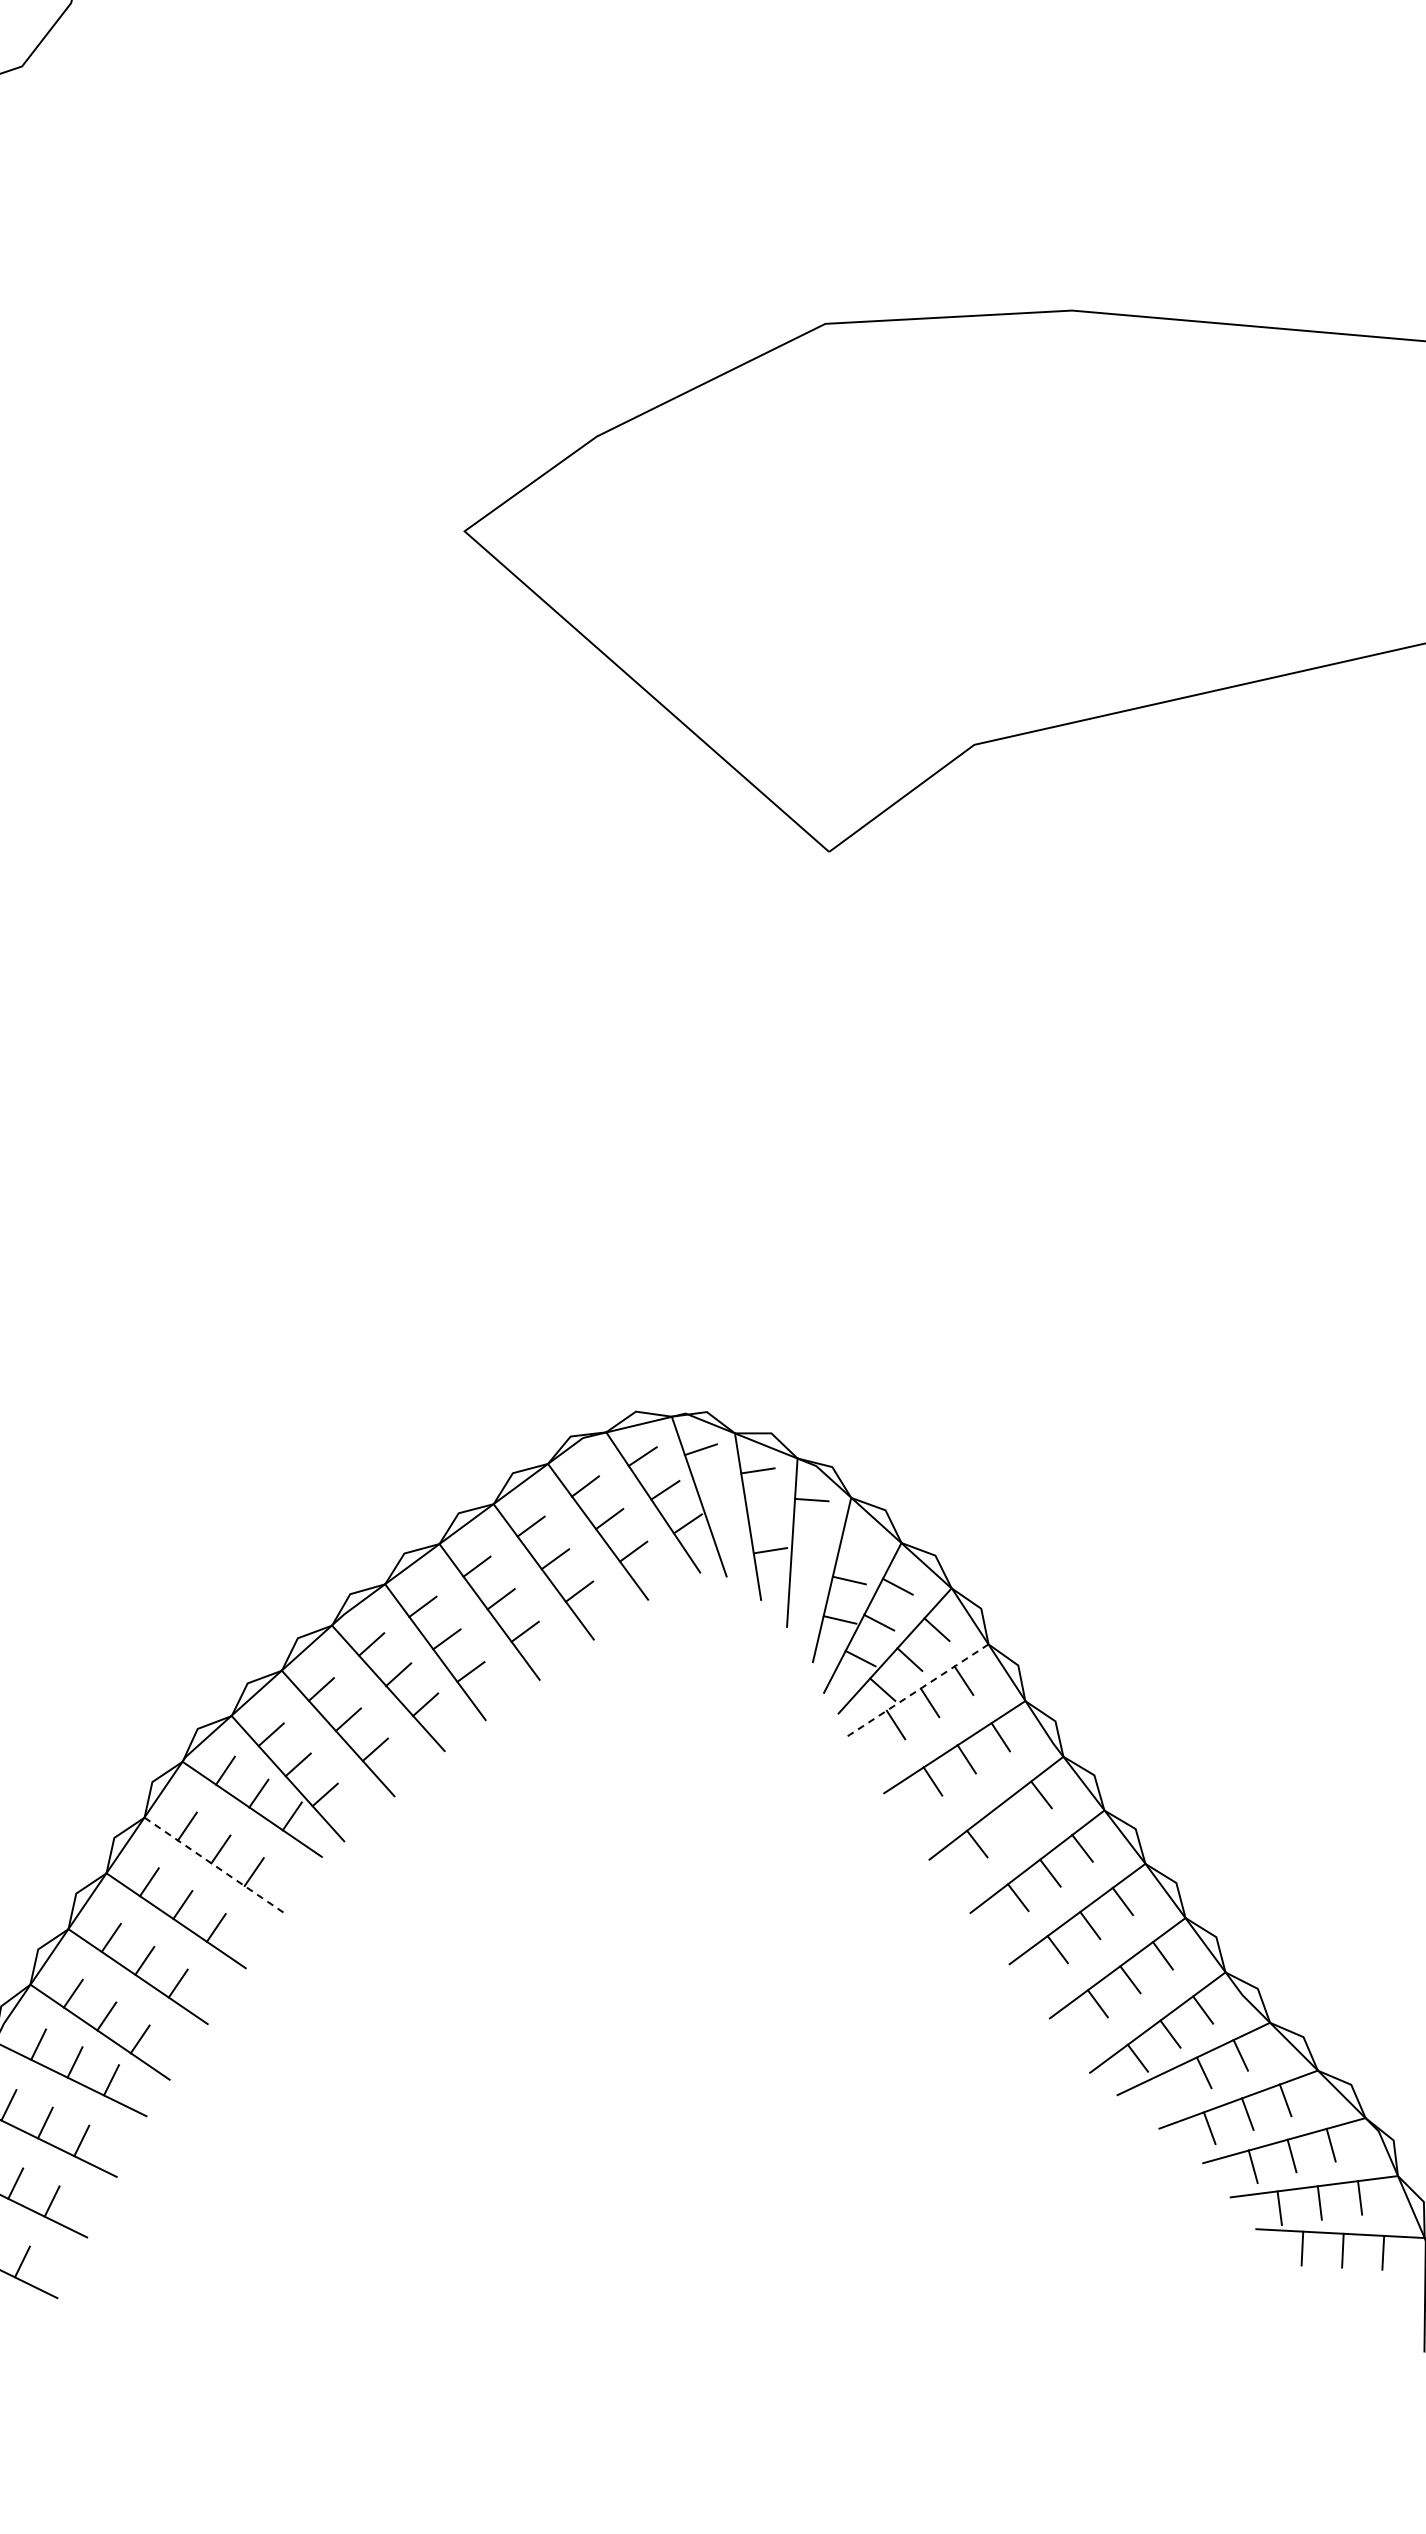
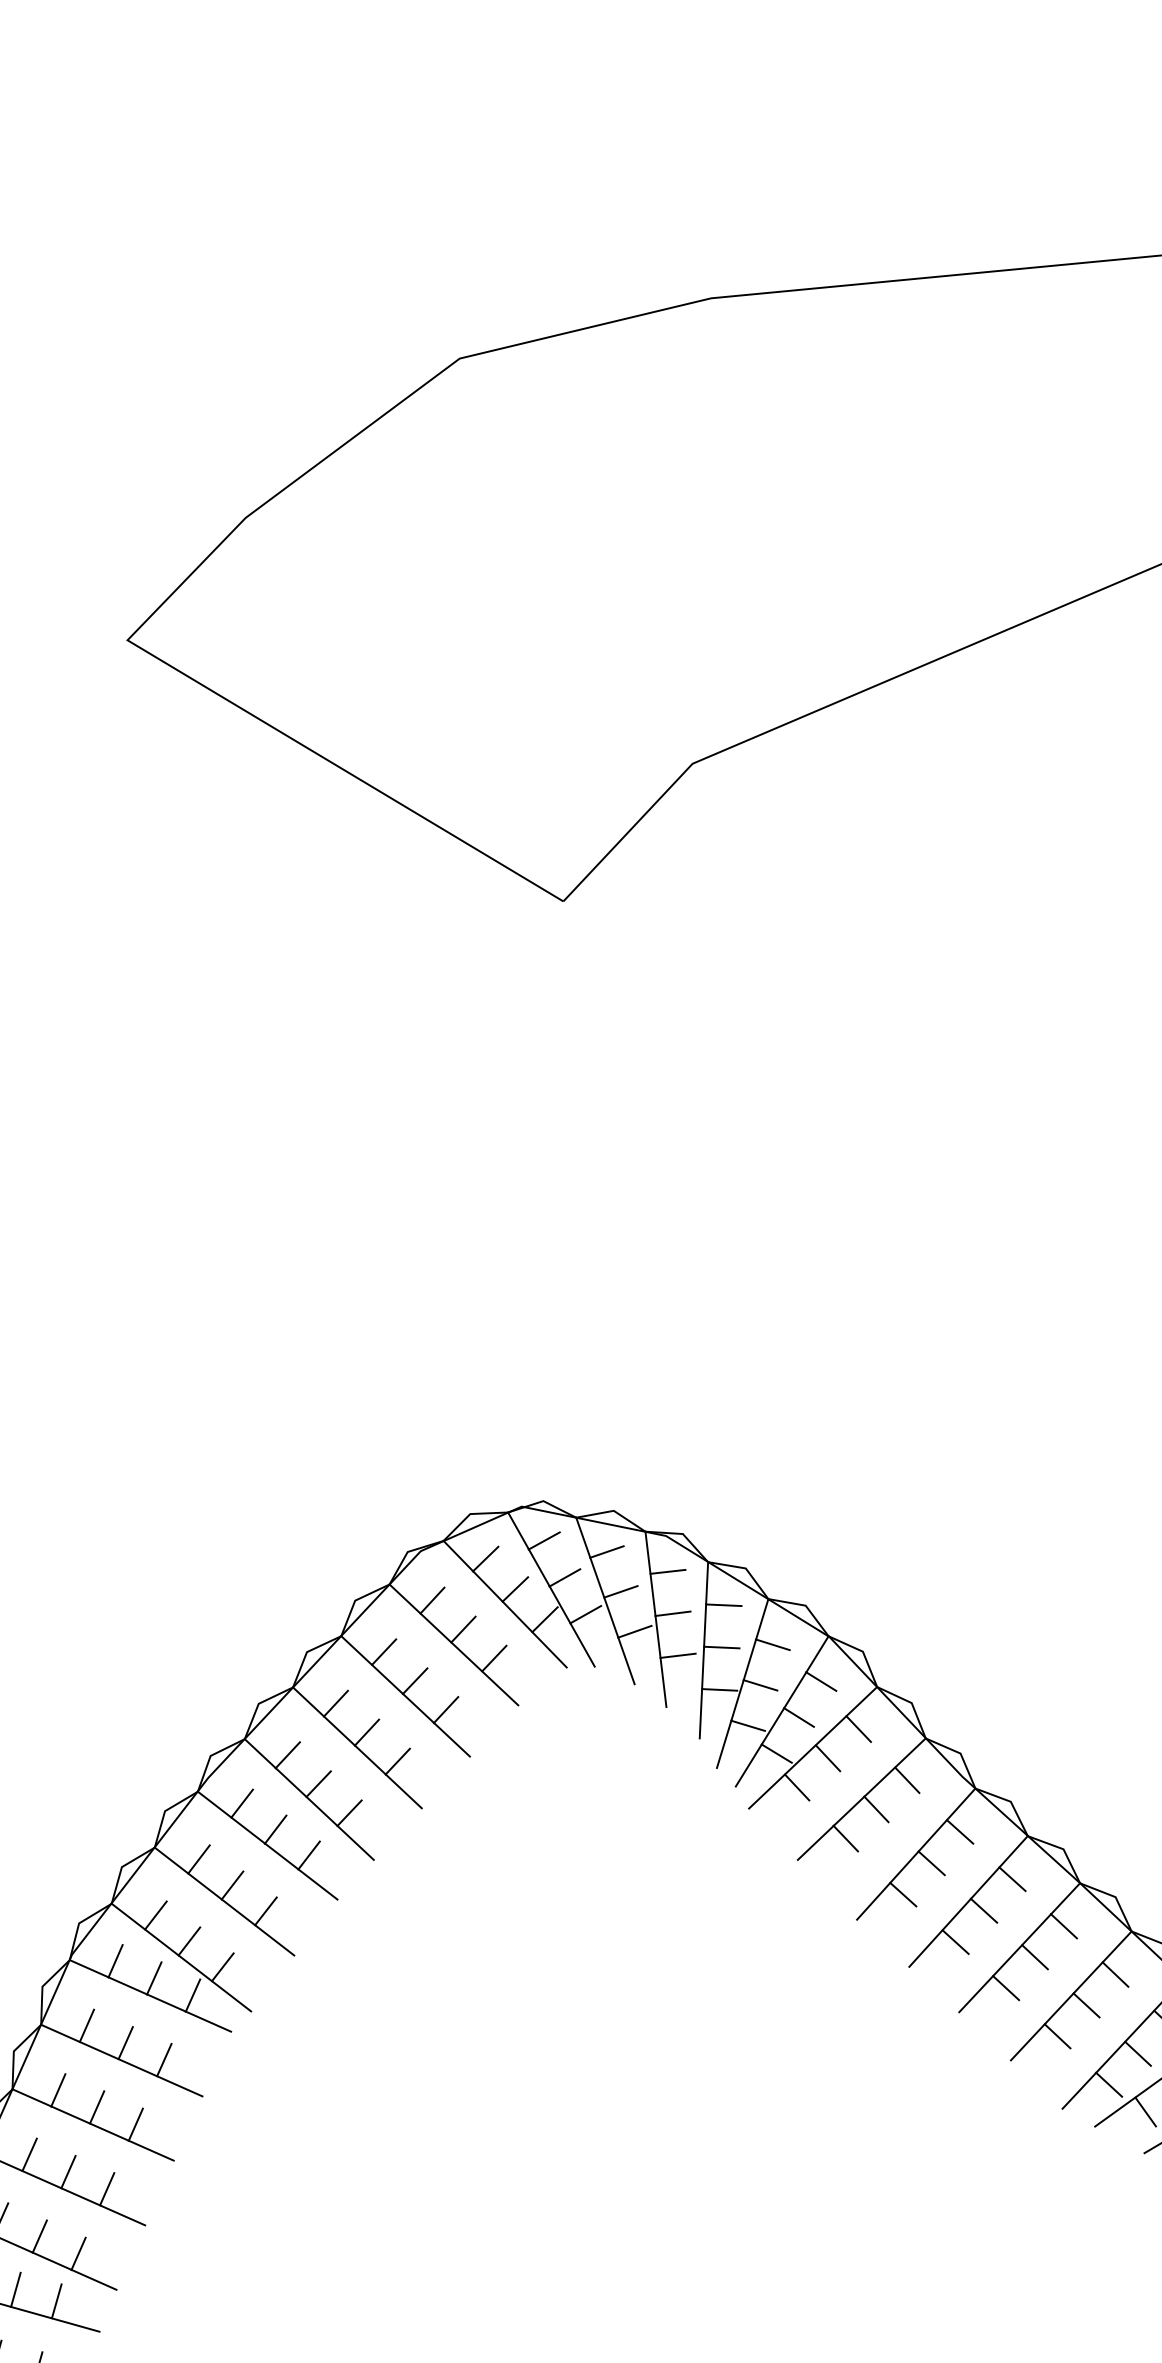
line: (713, 1487) -> (564, 1577), added
line: (763, 1510) -> (620, 1591), added
line: (727, 1525) -> (585, 1613), added
line: (809, 1540) -> (673, 1613), added
line: (858, 1540) -> (723, 1604), added
line: (806, 1580) -> (677, 1655), added
line: (917, 1690) -> (812, 1747), dashed -> solid
line: (1009, 1819) -> (931, 1863), added
line: (214, 1865) -> (122, 2060), dashed -> solid
line: (1167, 2089) -> (1145, 2111), added

